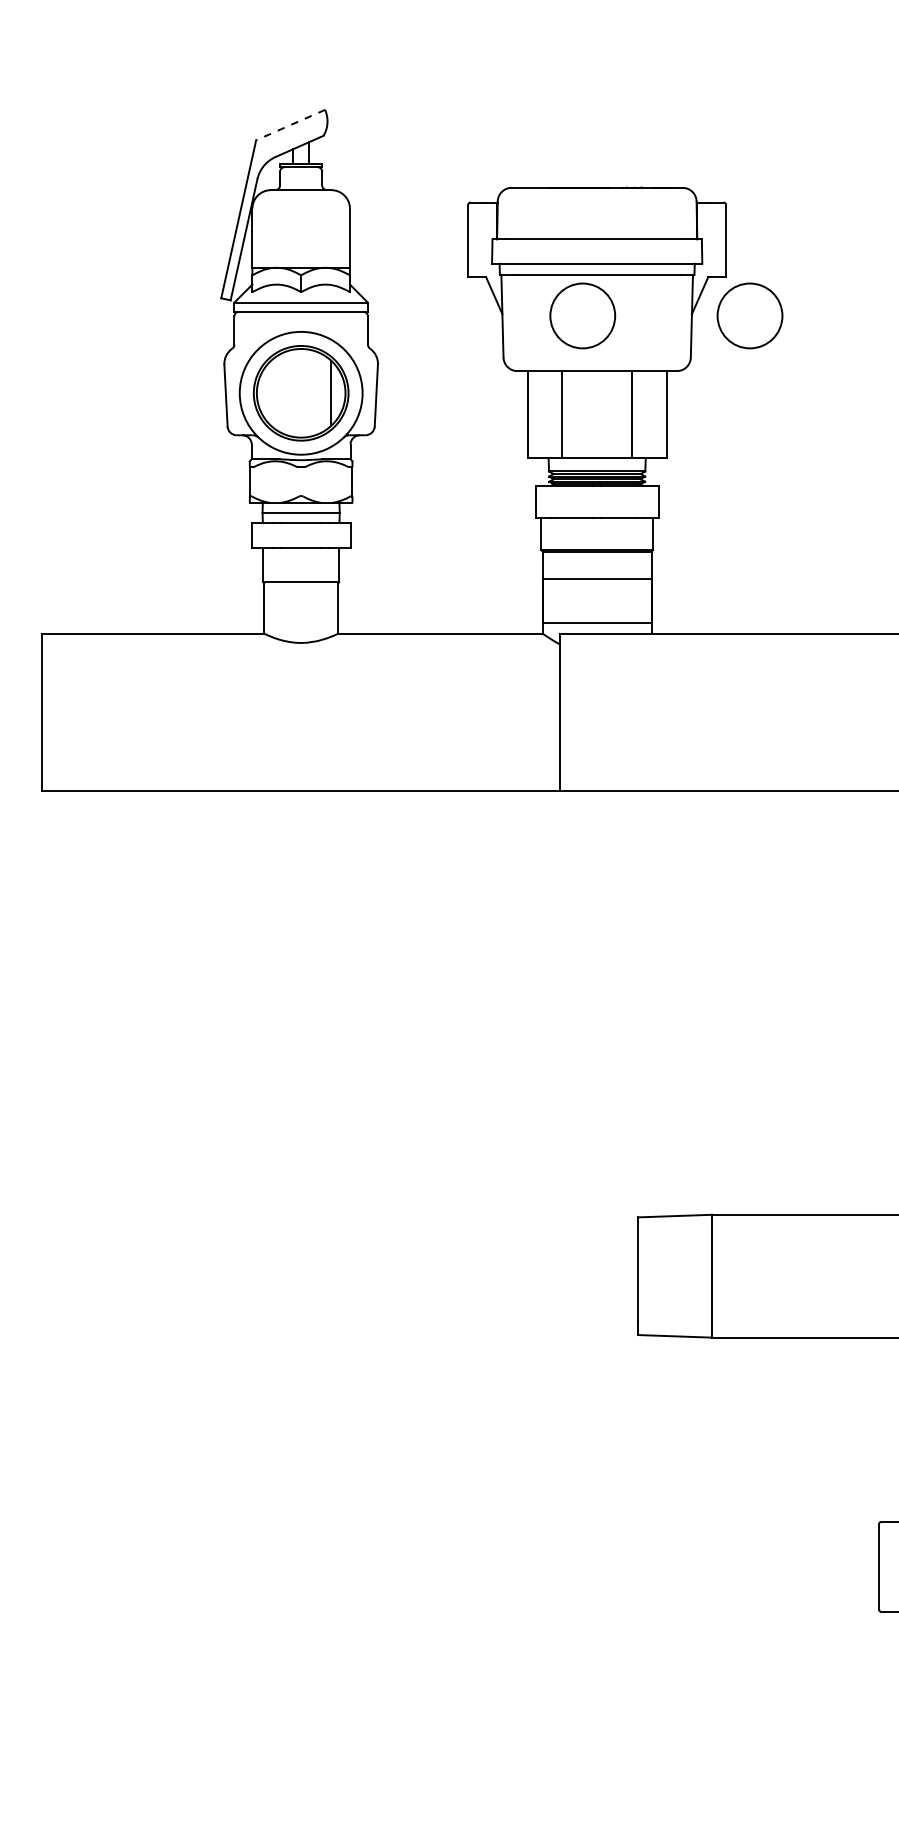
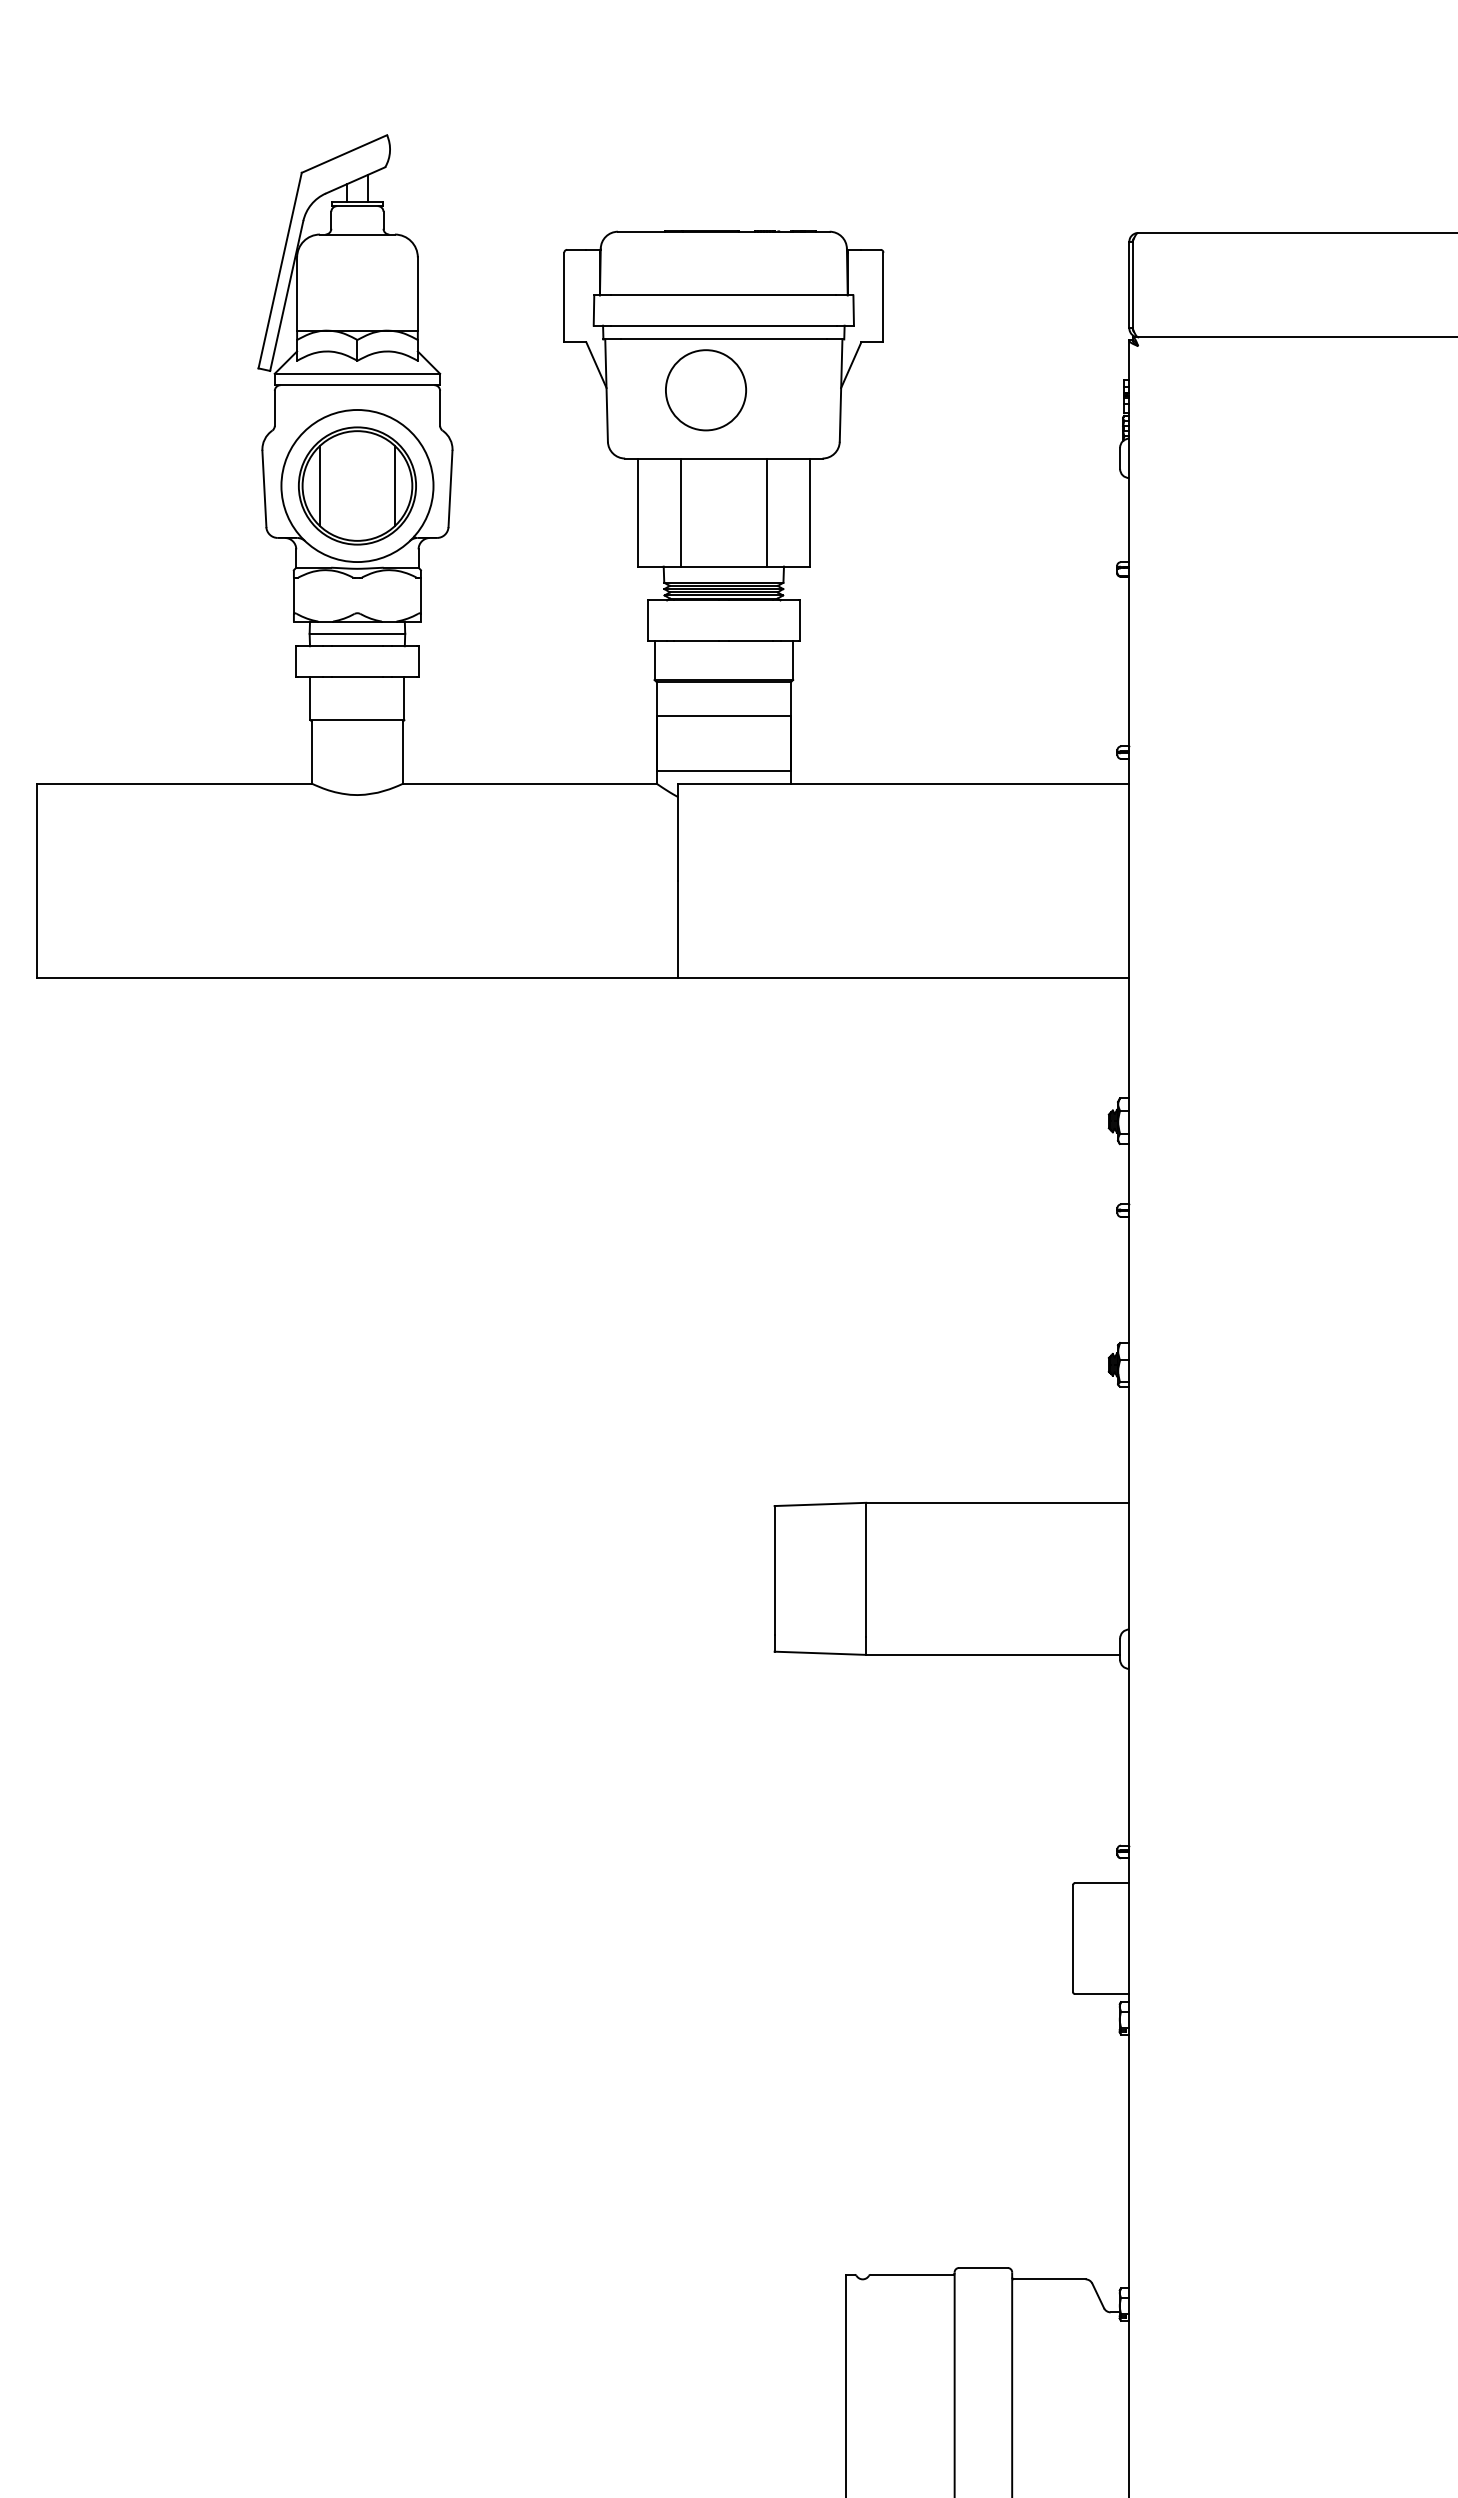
line: (290, 125) -> (344, 154), dashed -> solid
circle: (749, 316) -> (912, 390), removed
line: (271, 392) -> (320, 485), added

